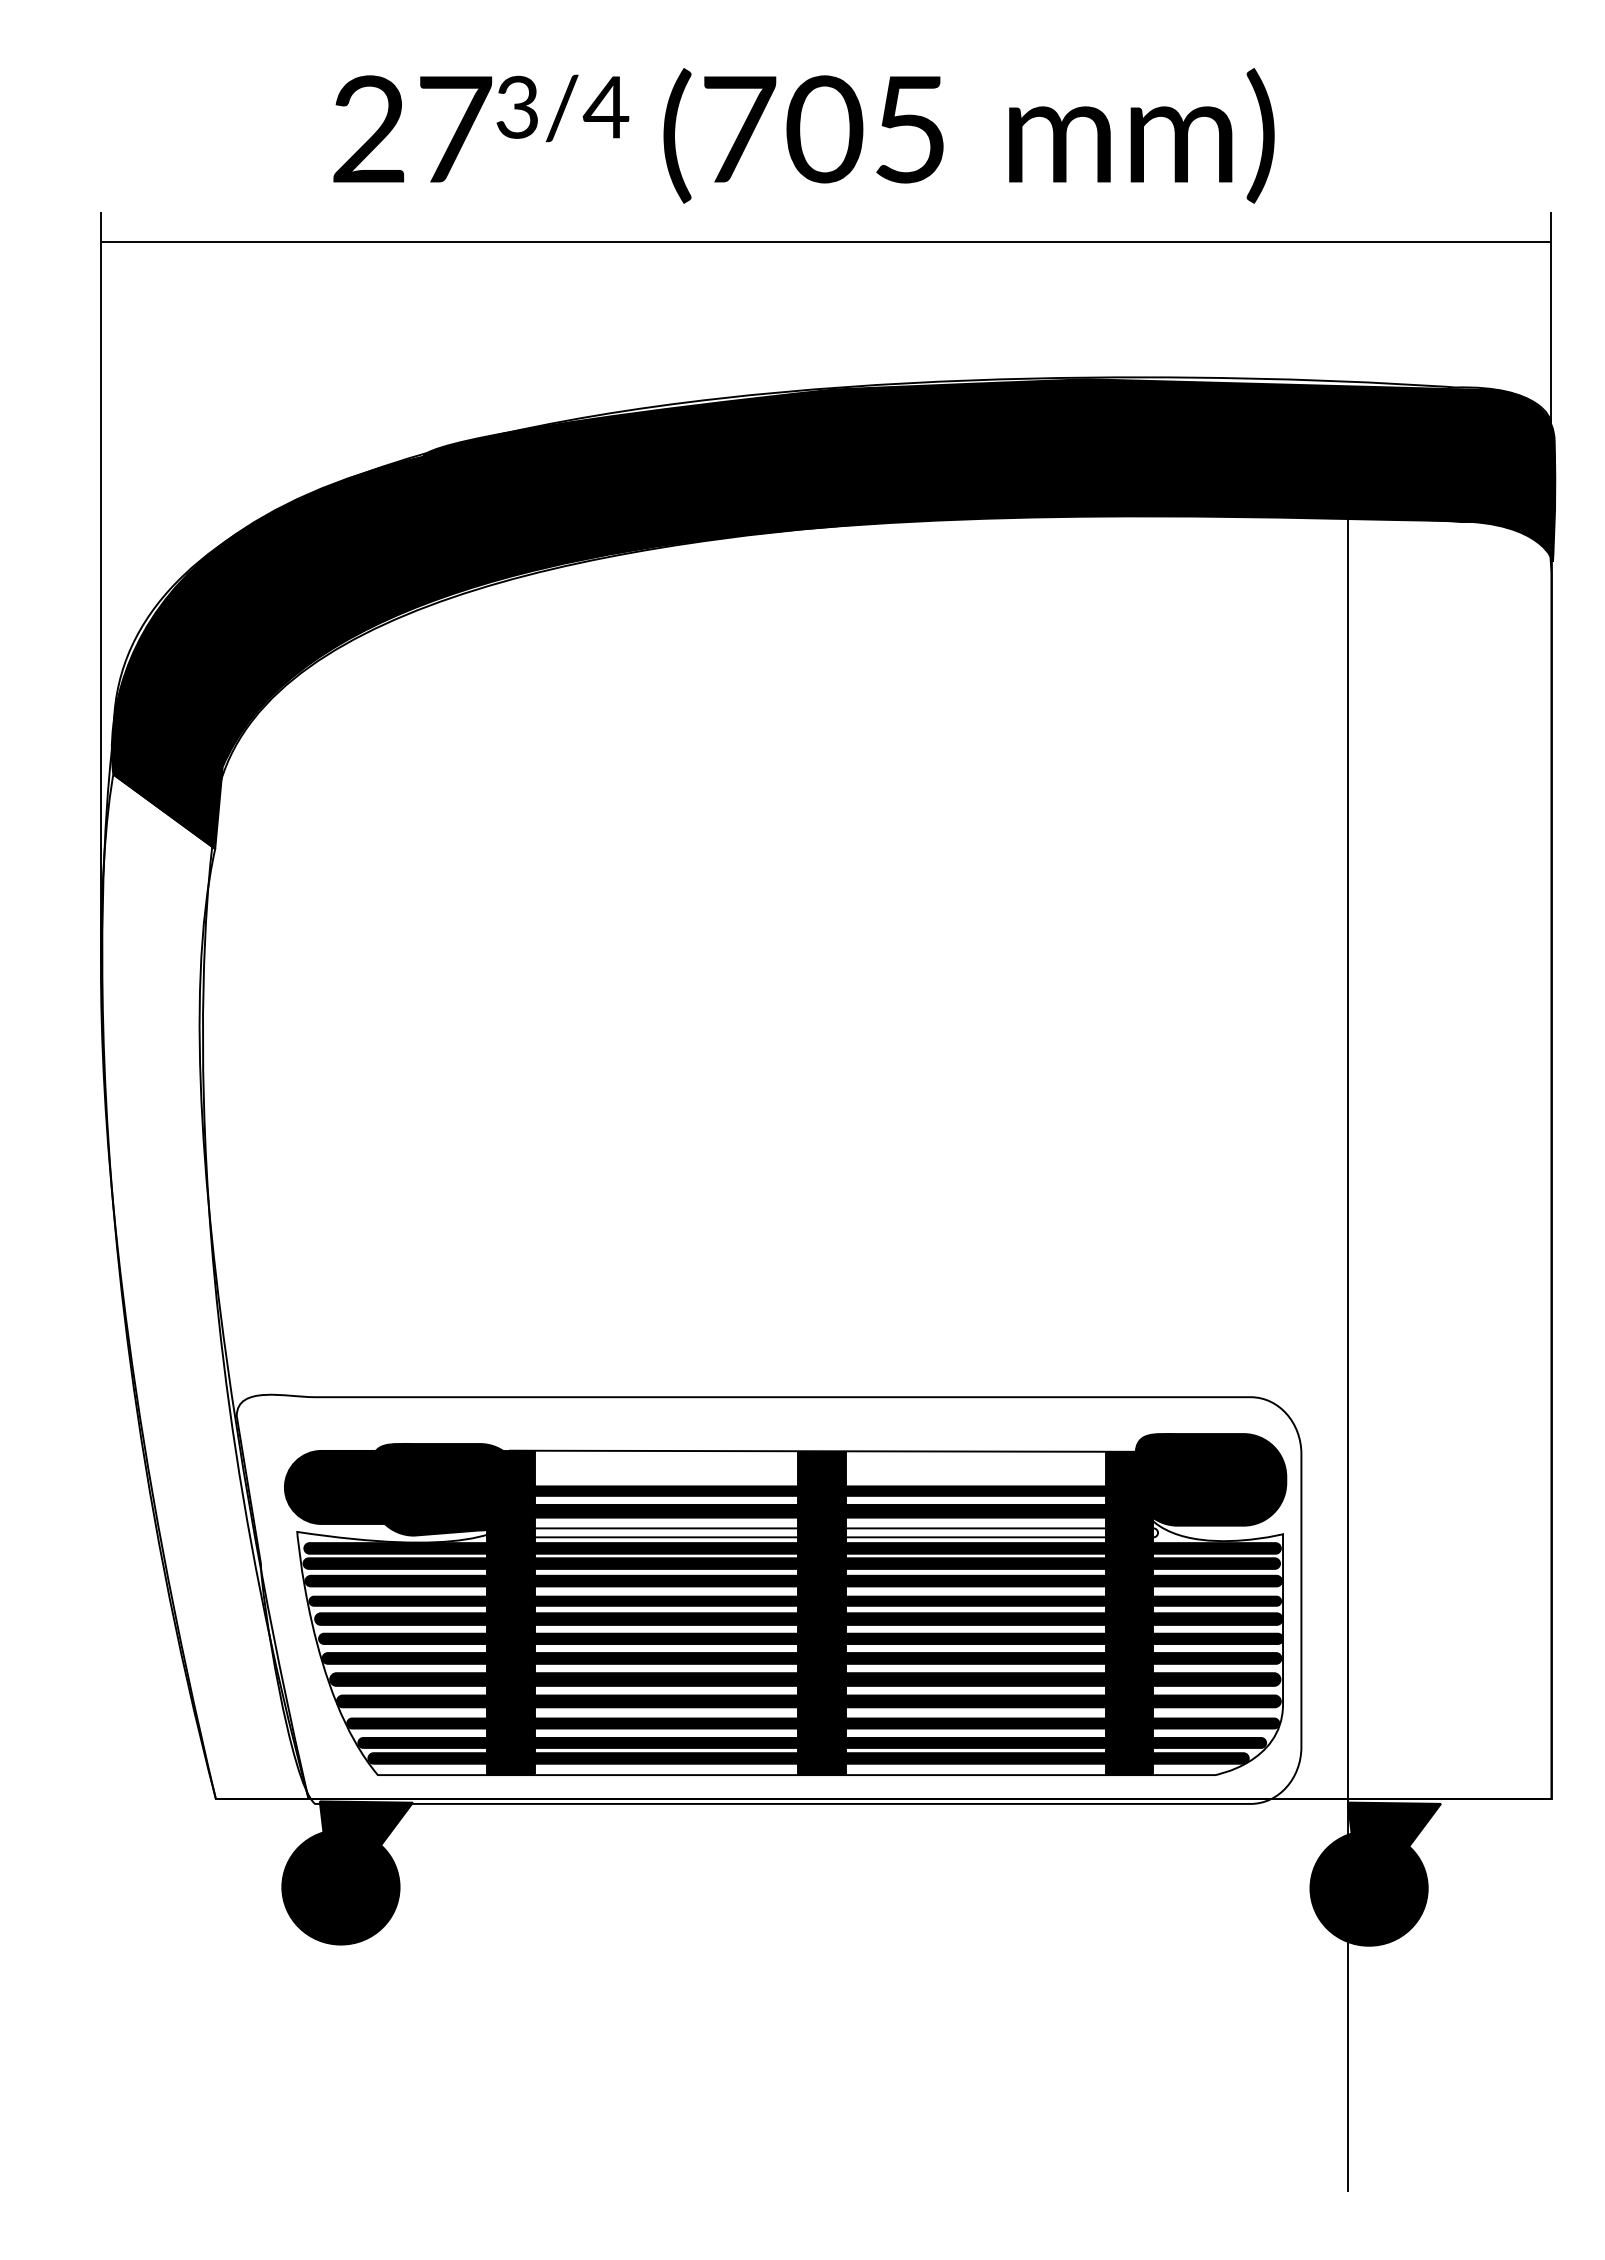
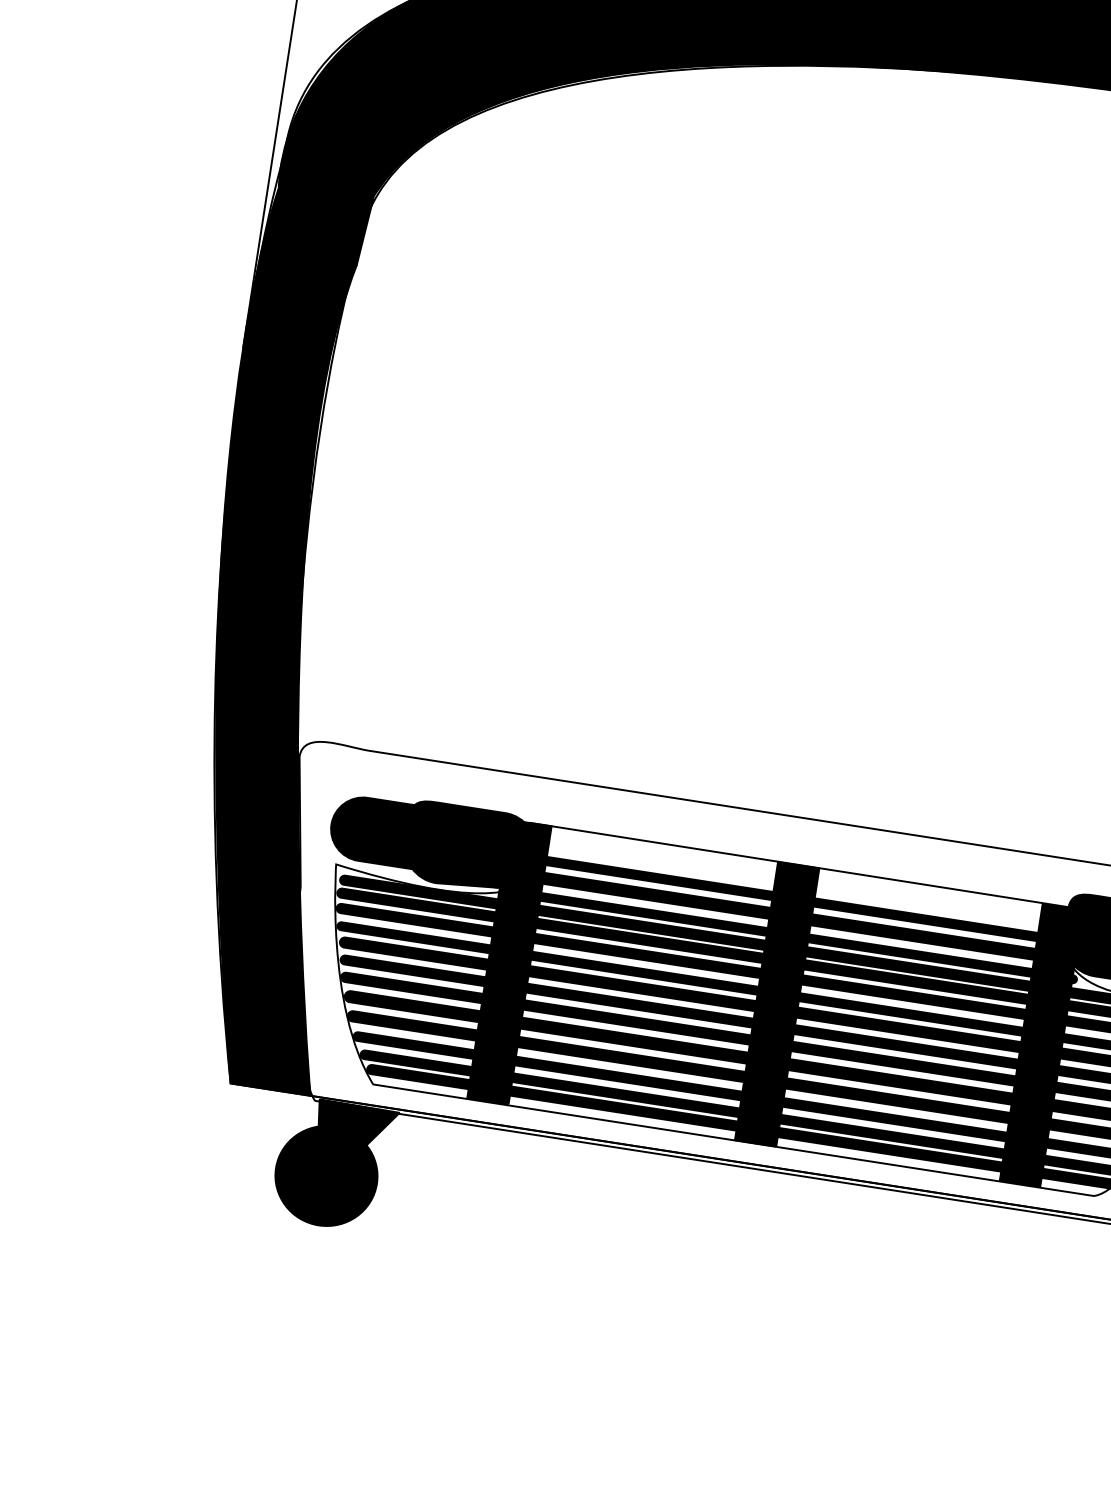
fill: (204, 1286) -> (289, 640), added
fill: (832, 1532) -> (796, 936), added

